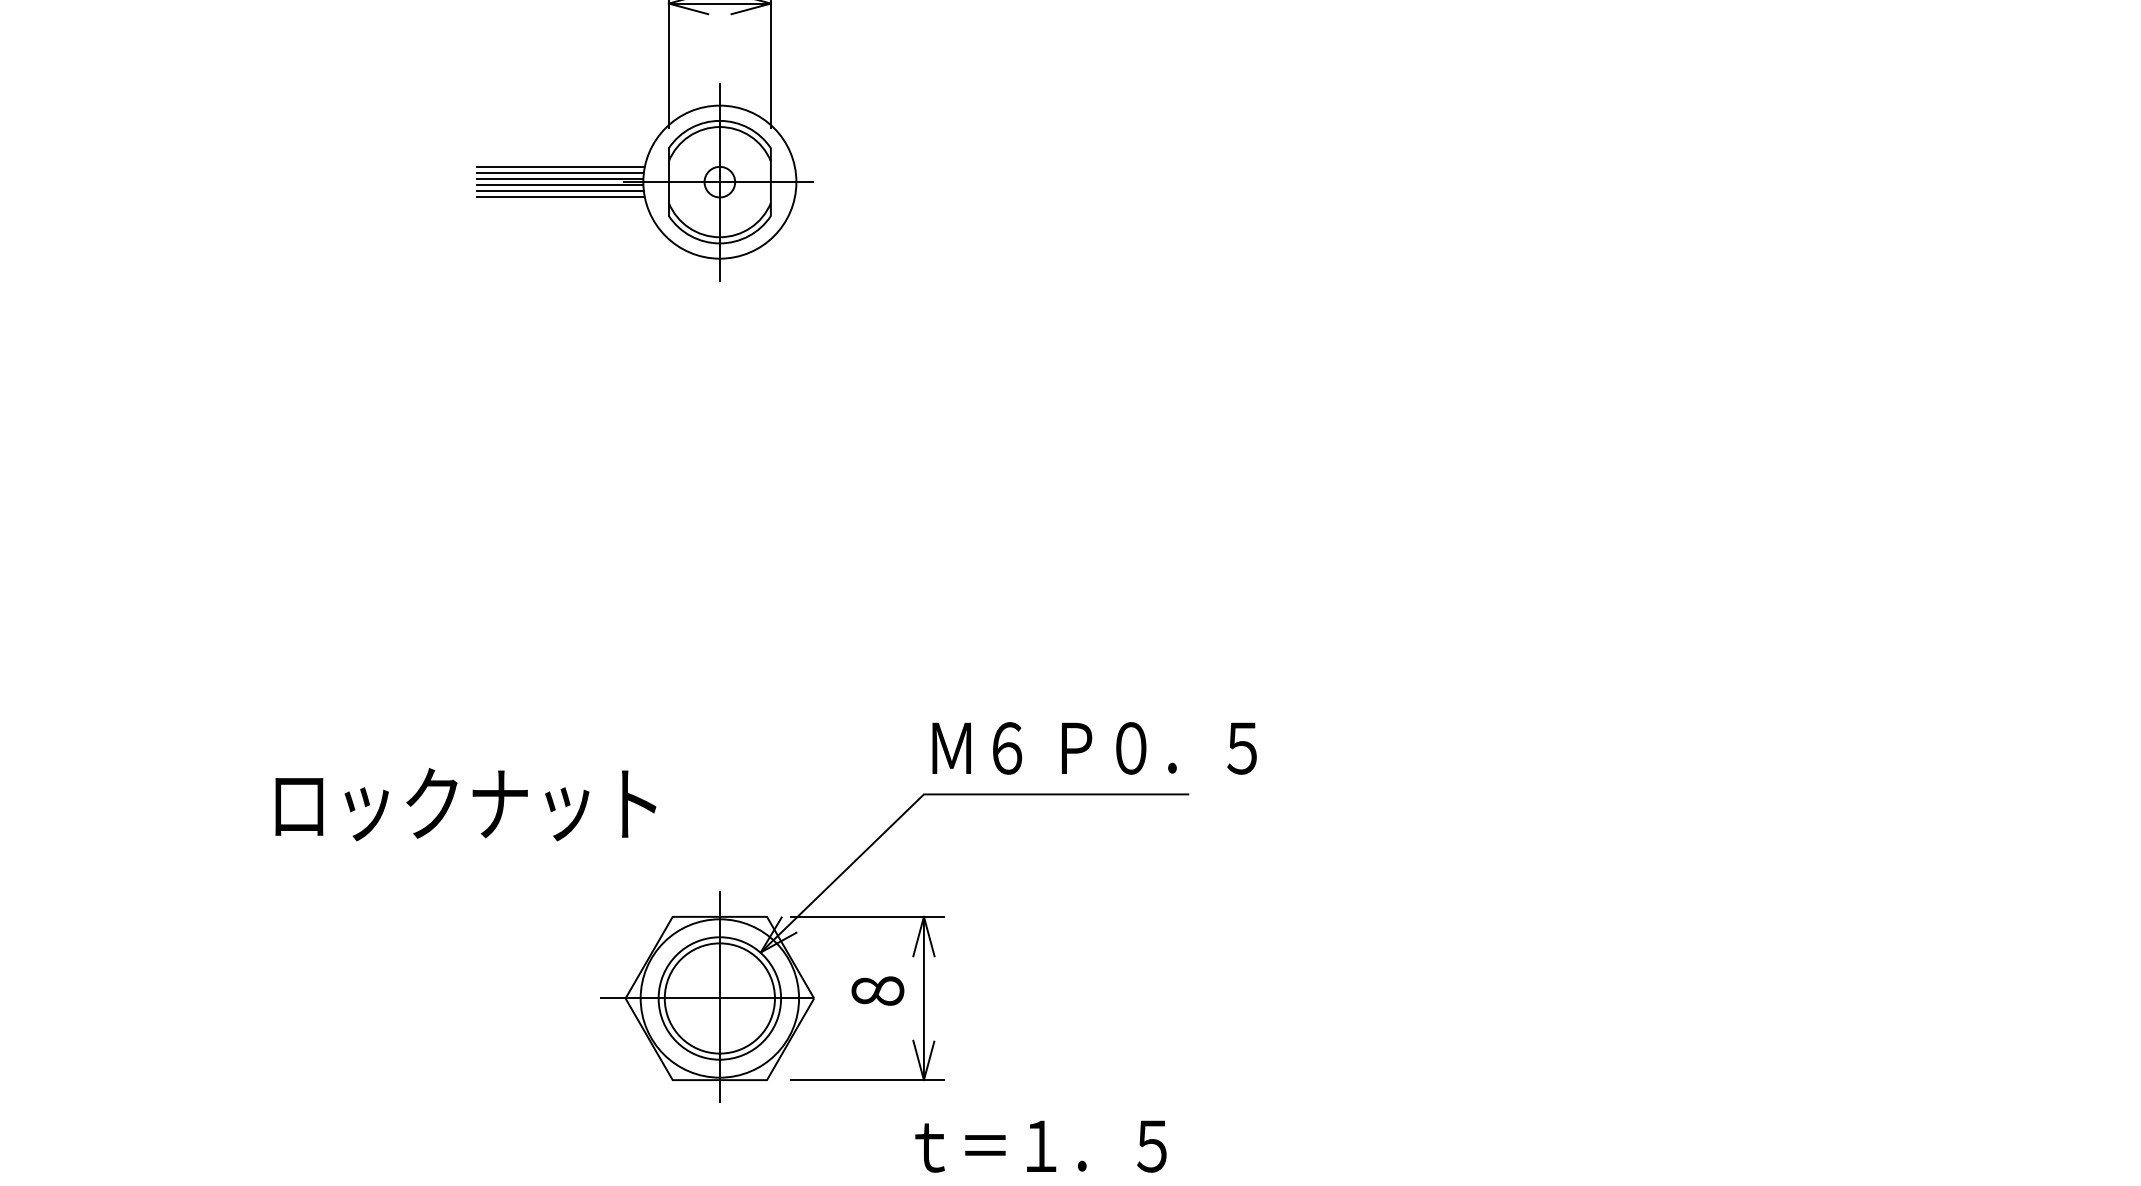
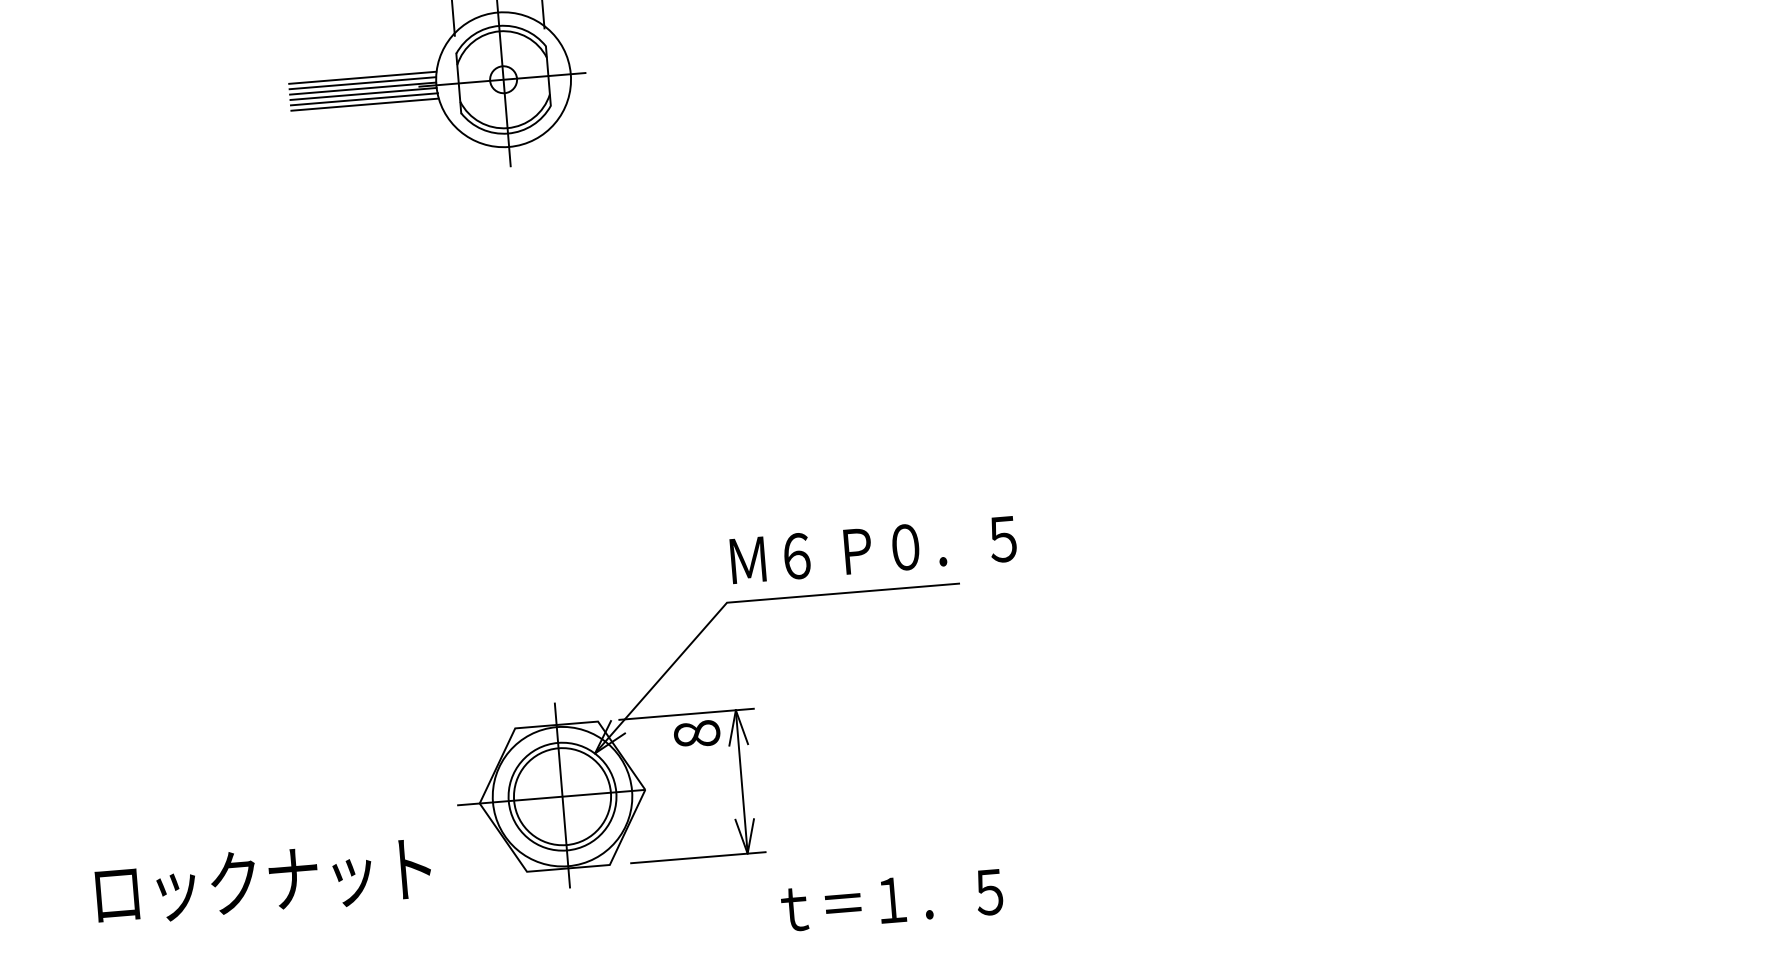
text: (465, 804) -> (263, 881), moved
text: (877, 990) -> (696, 733), moved
text: (1040, 1146) -> (891, 900), moved

